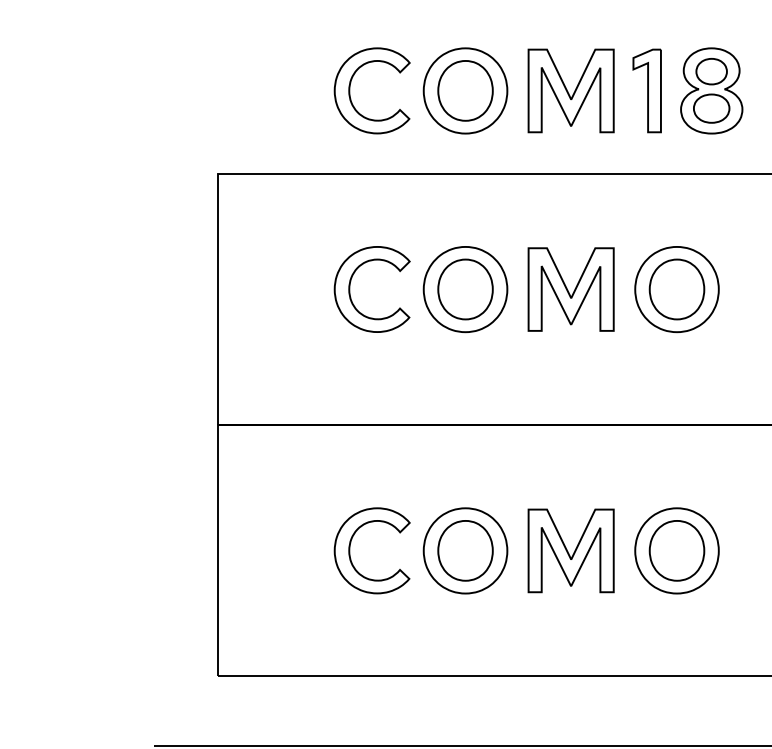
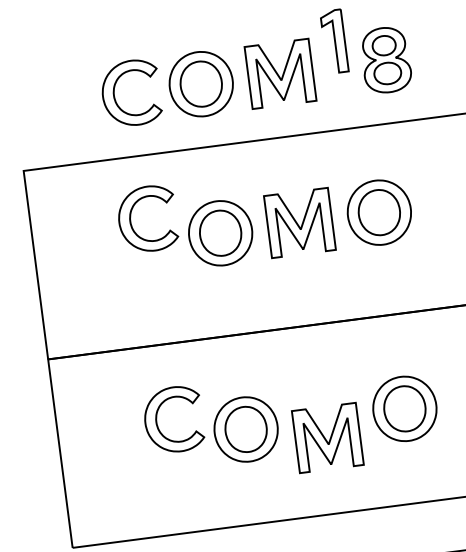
part: (646, 90) -> (333, 41), moved
part: (350, 289) -> (131, 221), moved
part: (350, 550) -> (157, 421), moved
part: (570, 550) -> (327, 437), moved

